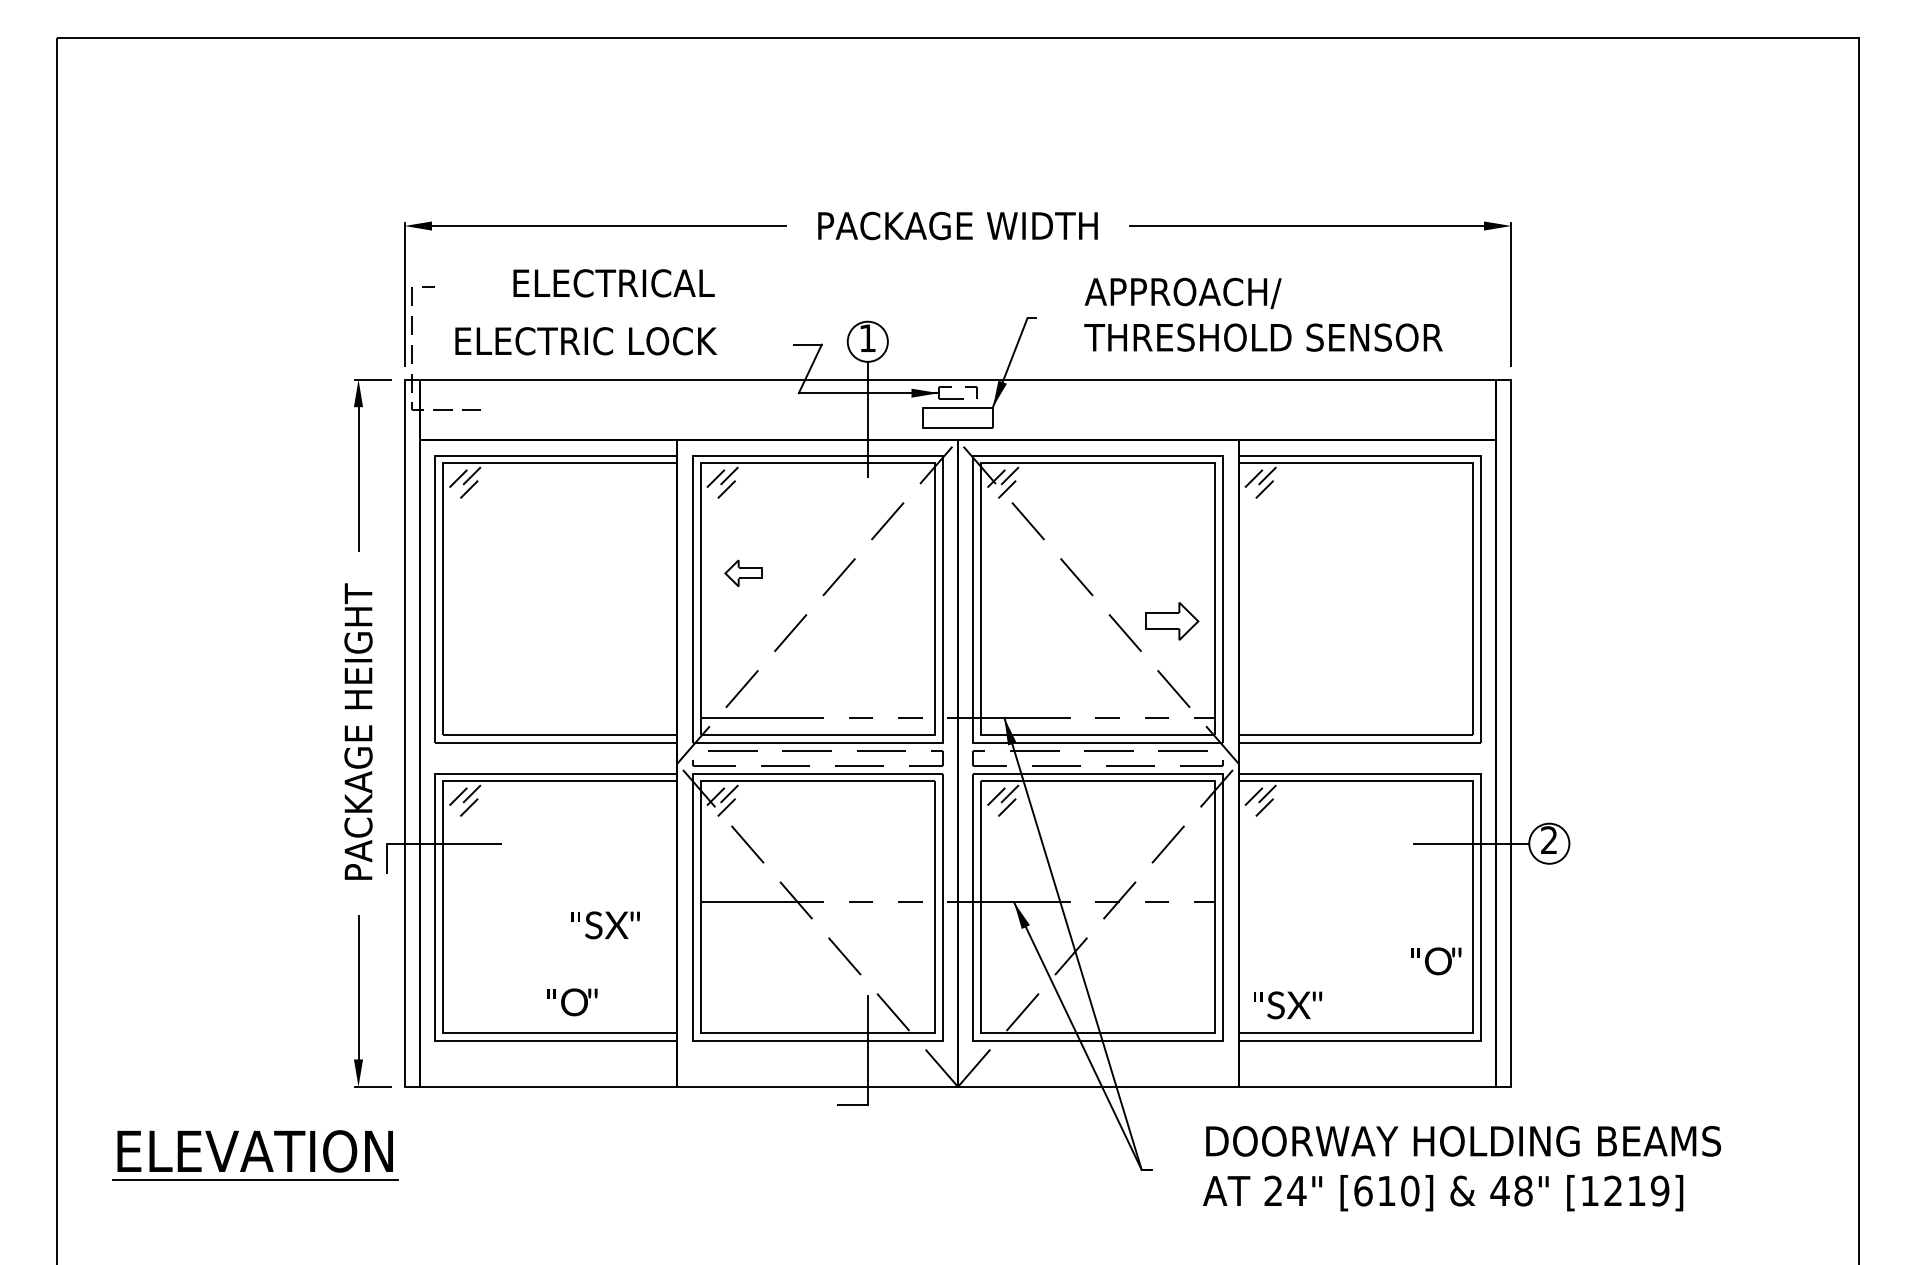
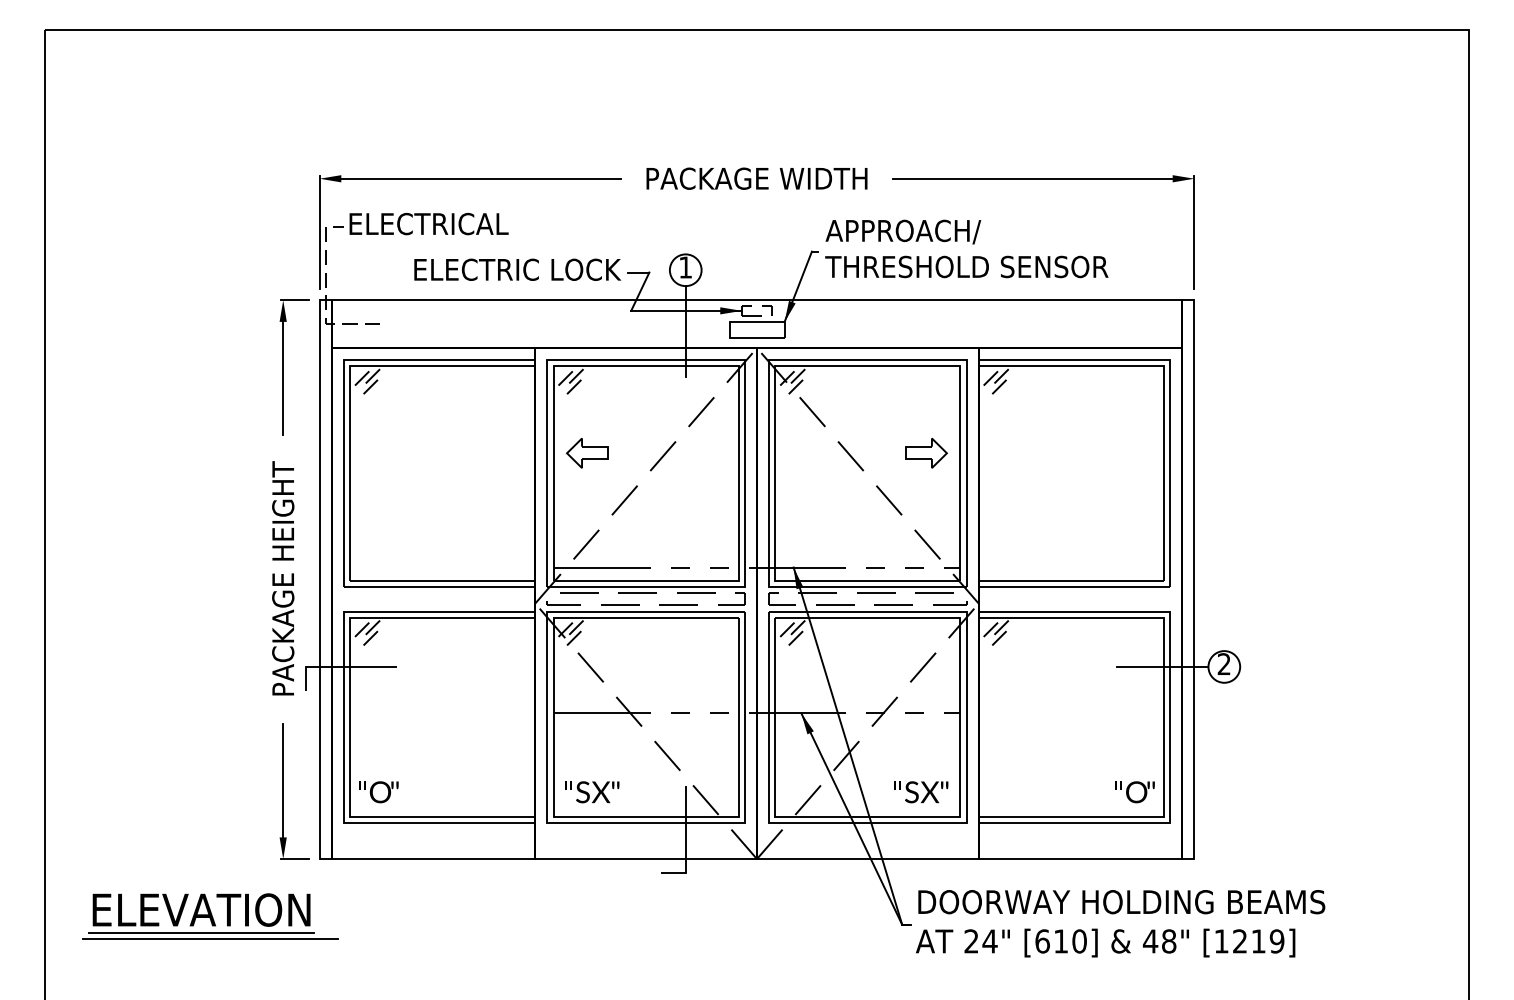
text: (613, 283) -> (428, 224), moved
text: (1263, 314) -> (966, 248), moved
text: (586, 341) -> (517, 270), moved
part: (743, 573) -> (587, 453), size x1.43
part: (1172, 621) -> (926, 453), moved
text: (605, 925) -> (592, 792), moved
text: (1436, 961) -> (1135, 792), moved
text: (572, 1002) -> (378, 792), moved
text: (1288, 1005) -> (921, 792), moved
text: (1462, 1168) -> (1120, 923), moved
line: (265, 1188) -> (209, 939), added

